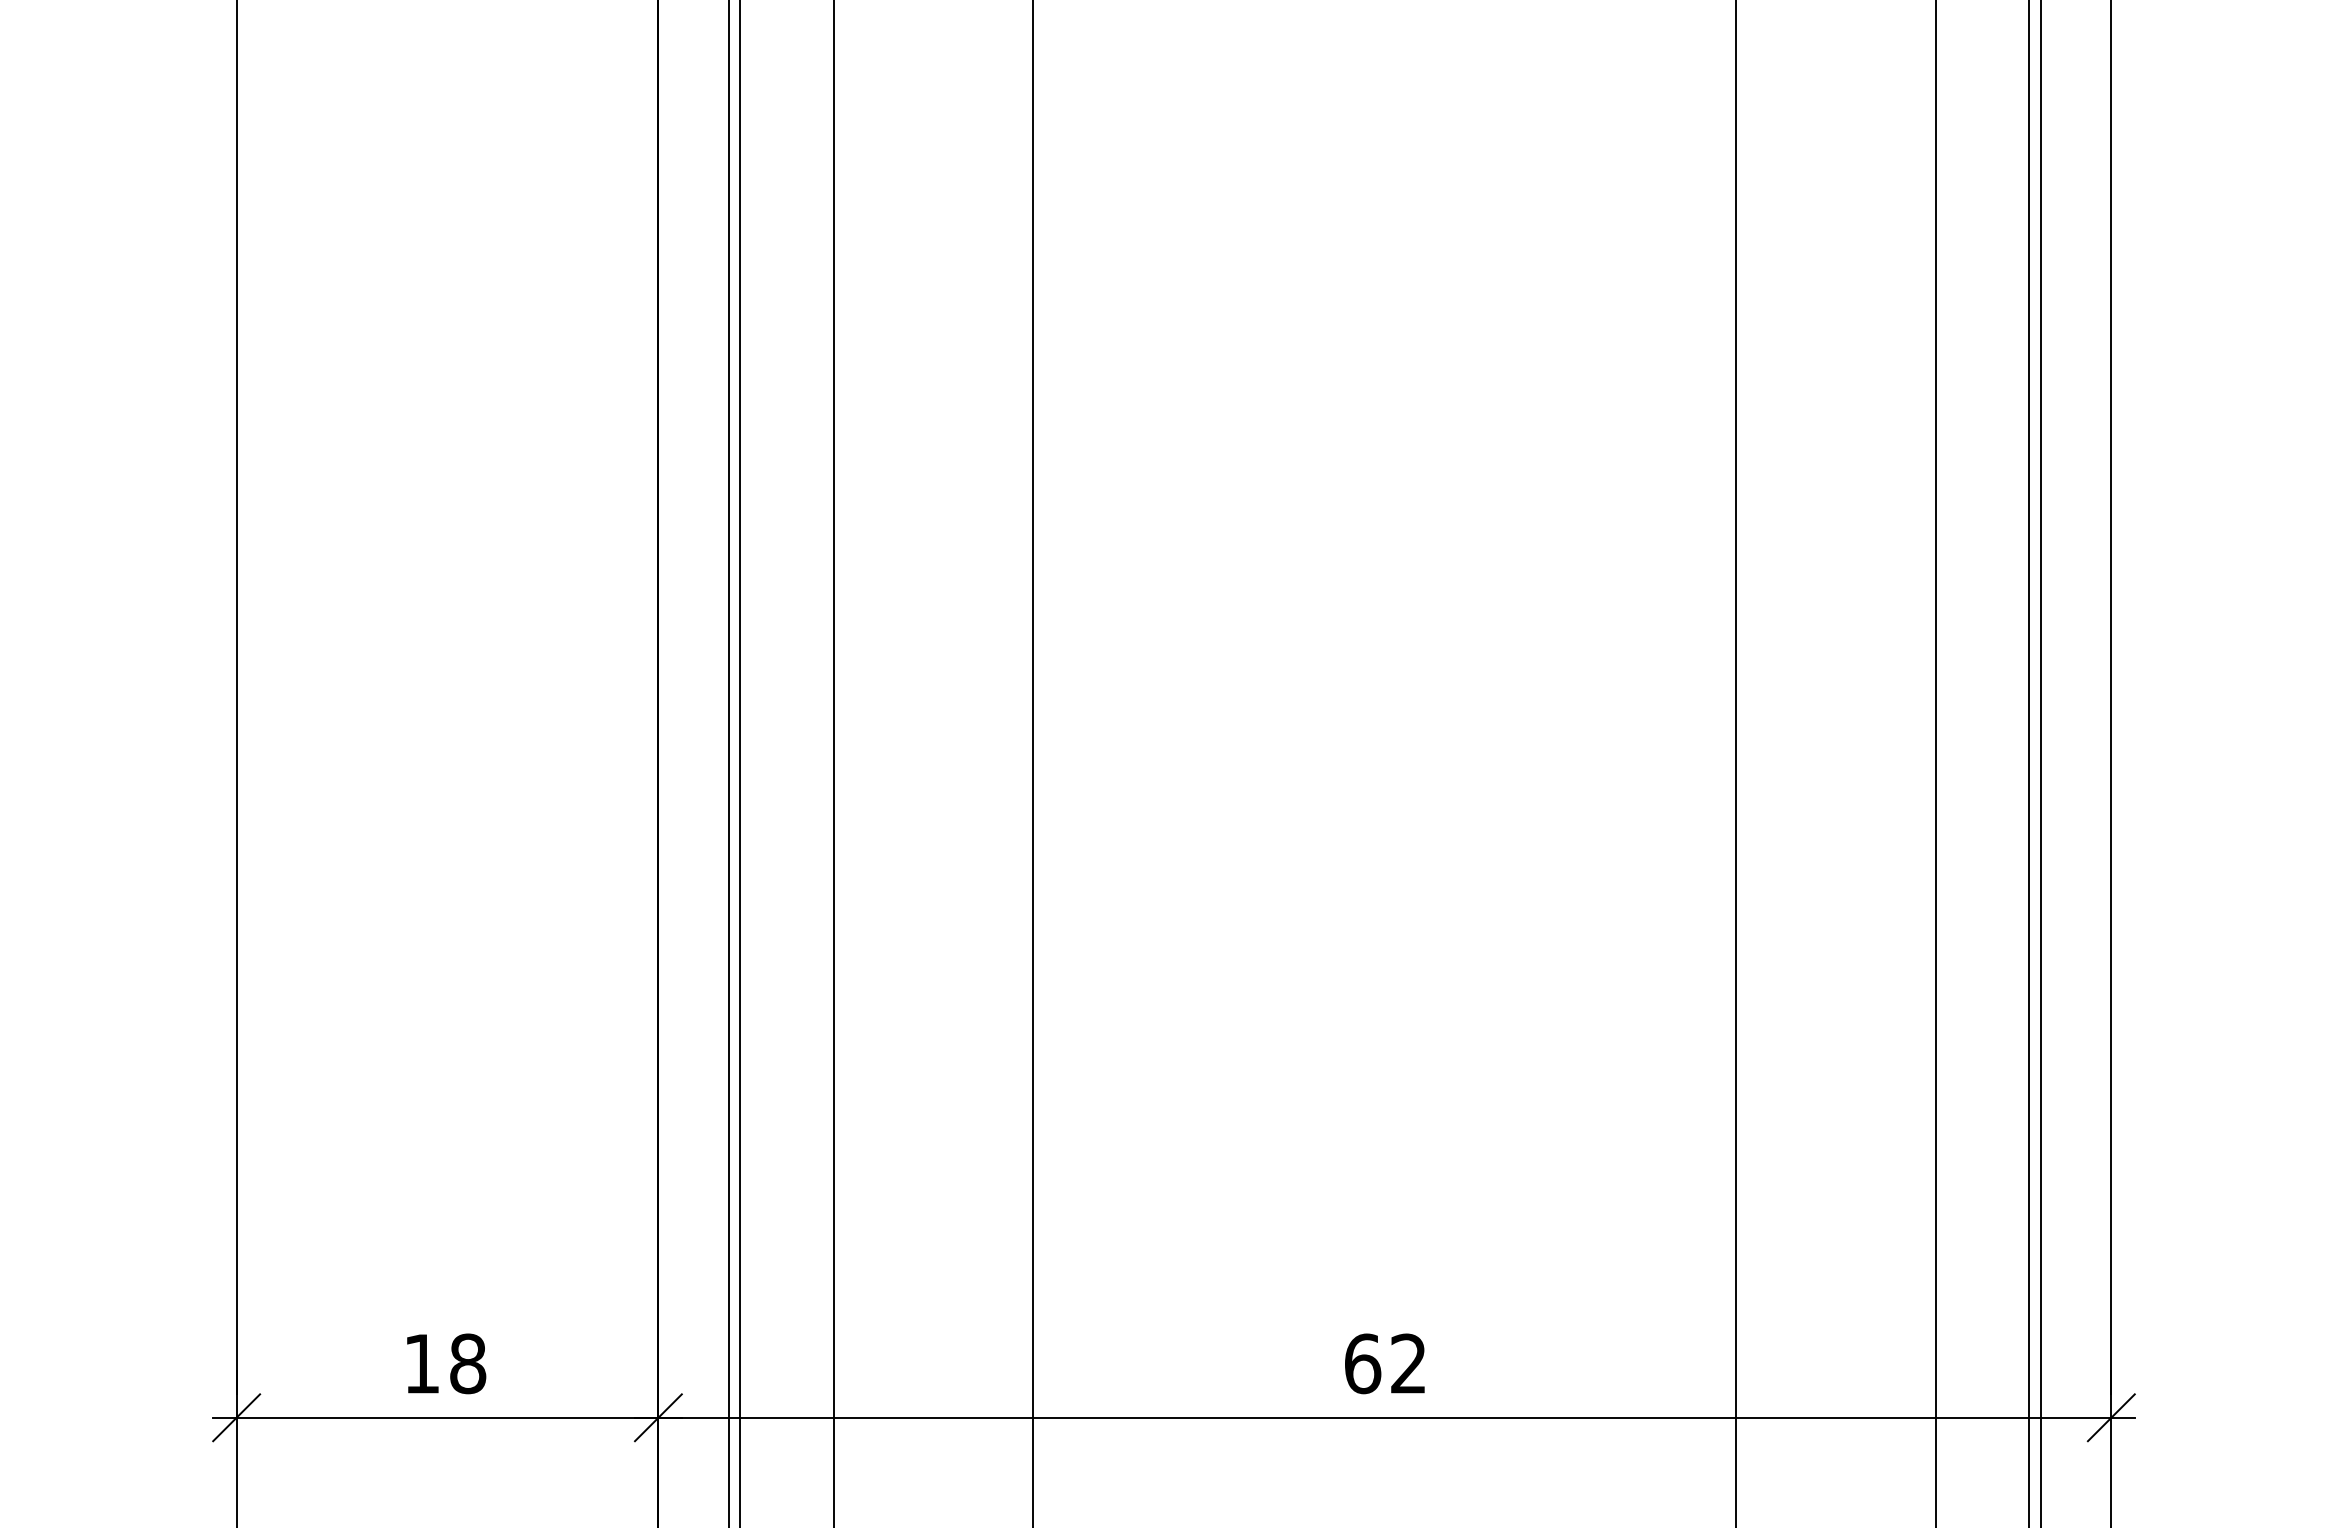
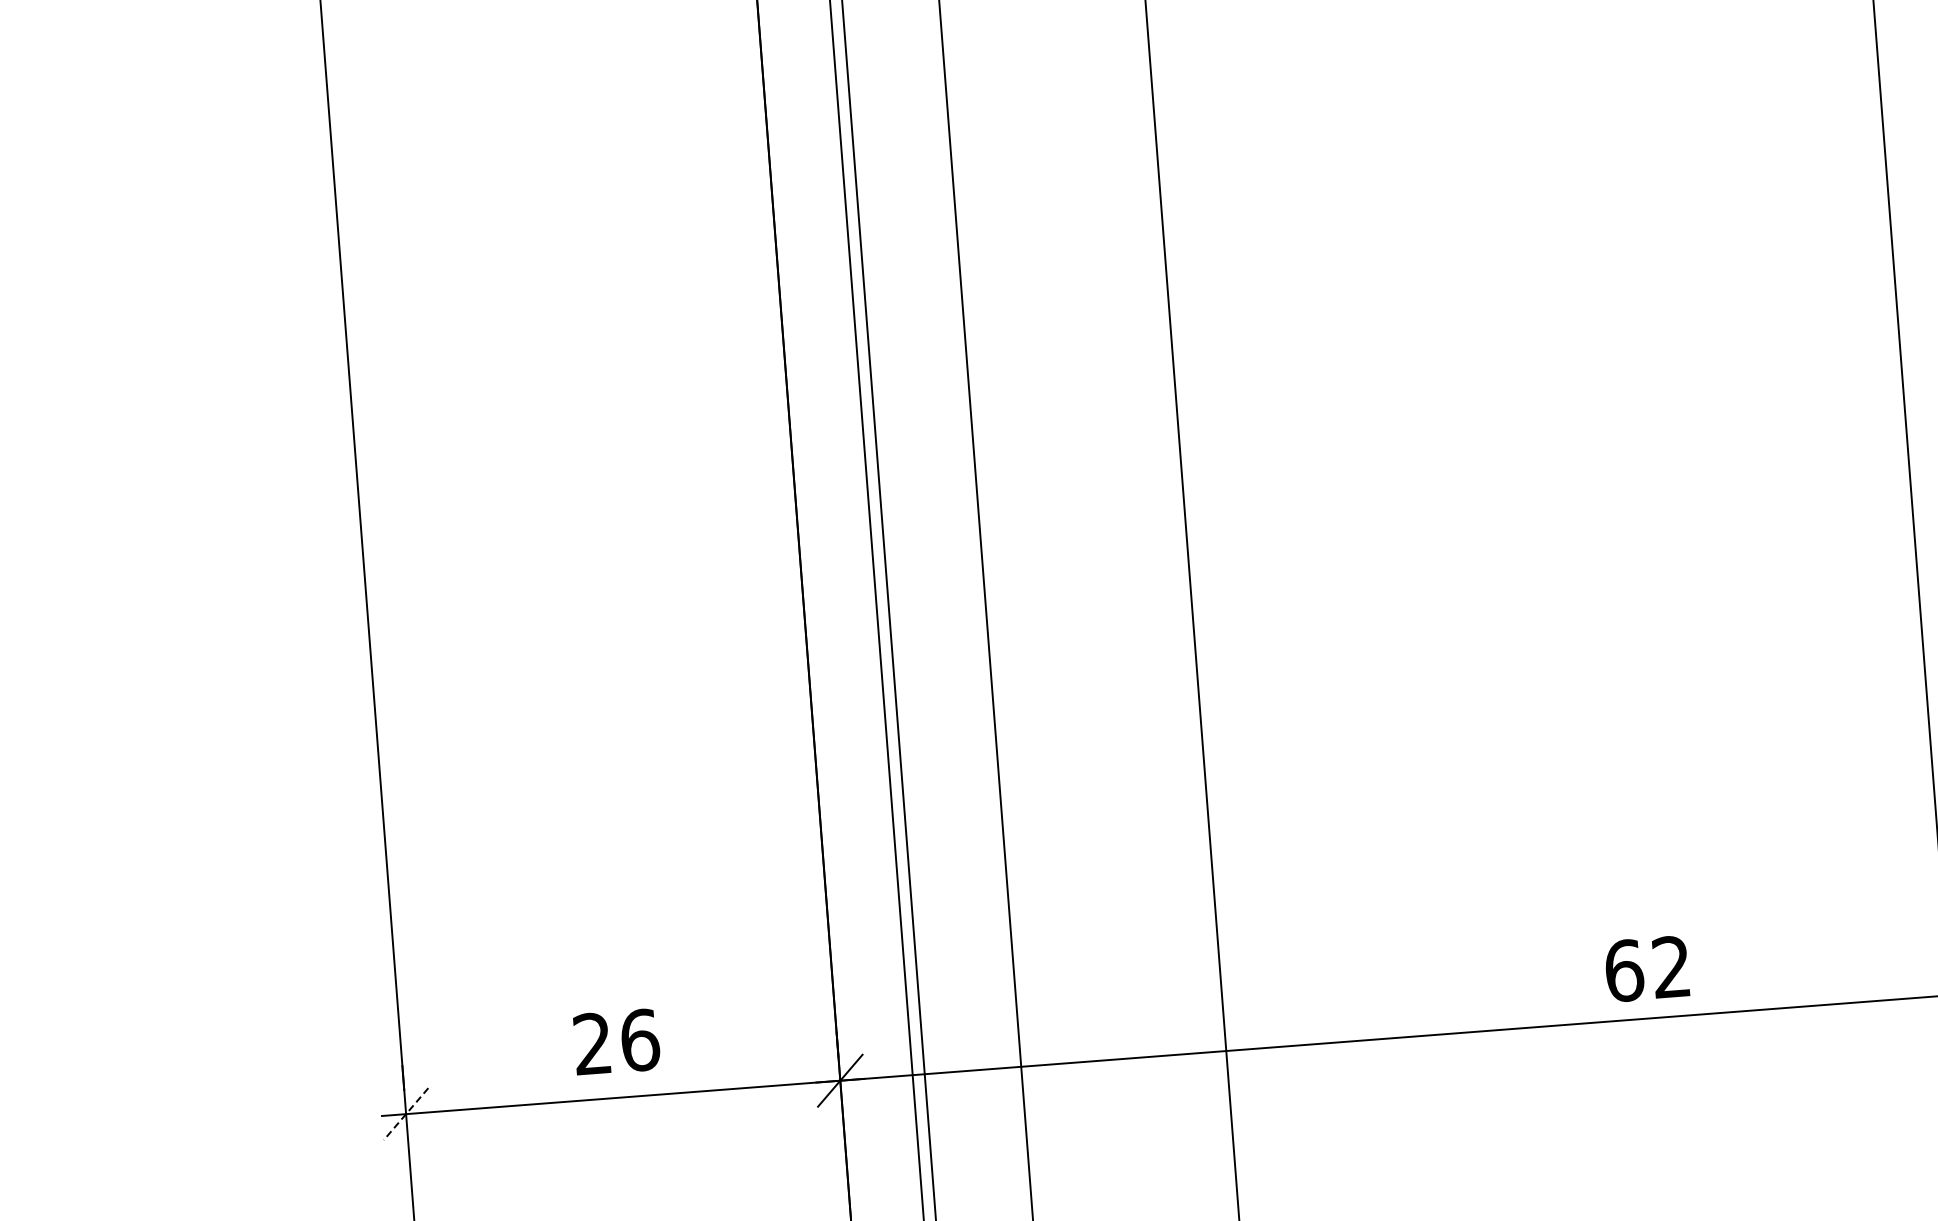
text: (445, 1363) -> (616, 1041), 18 -> 26
text: (1384, 1363) -> (1646, 968), moved
line: (236, 1418) -> (406, 1114), solid -> dashed

